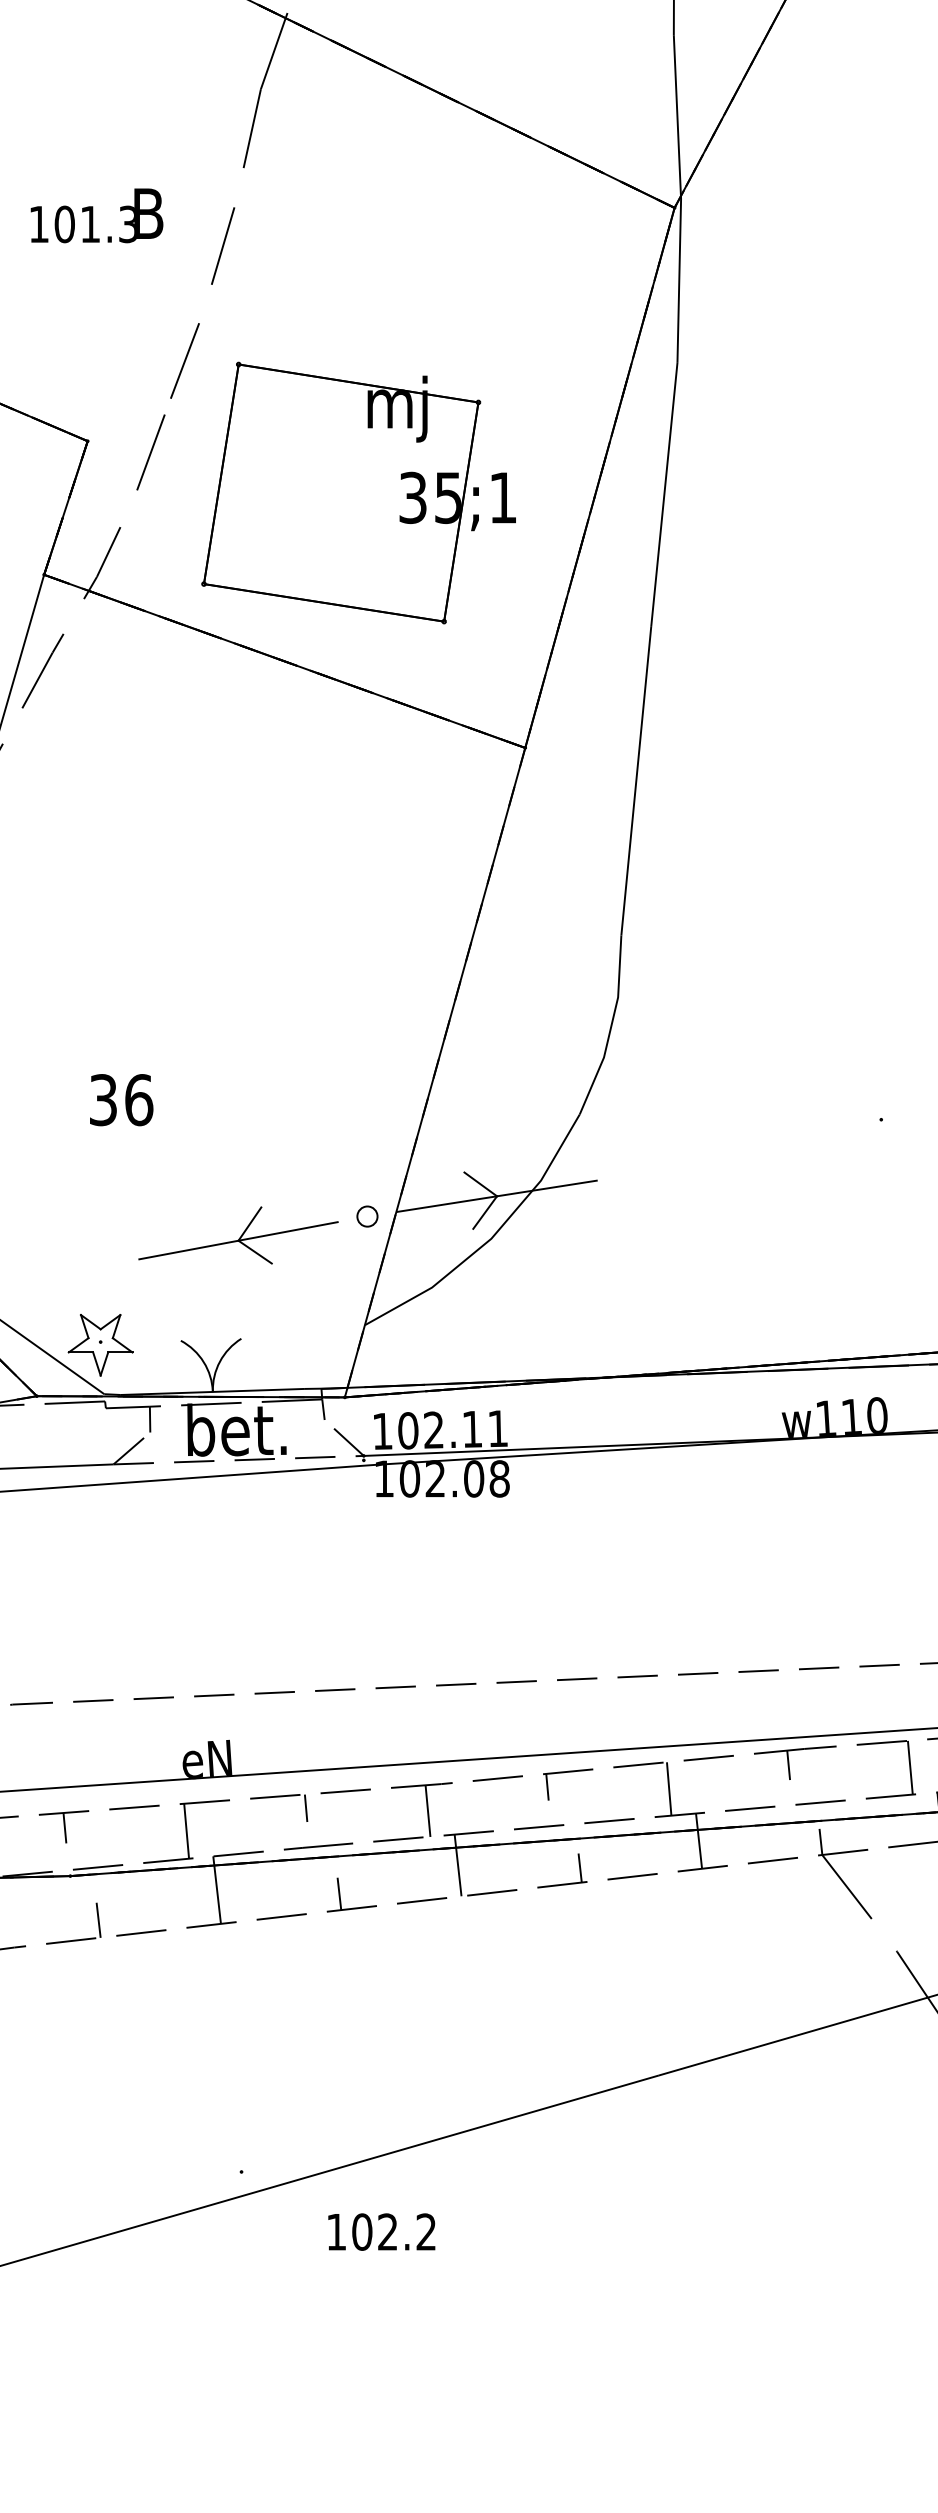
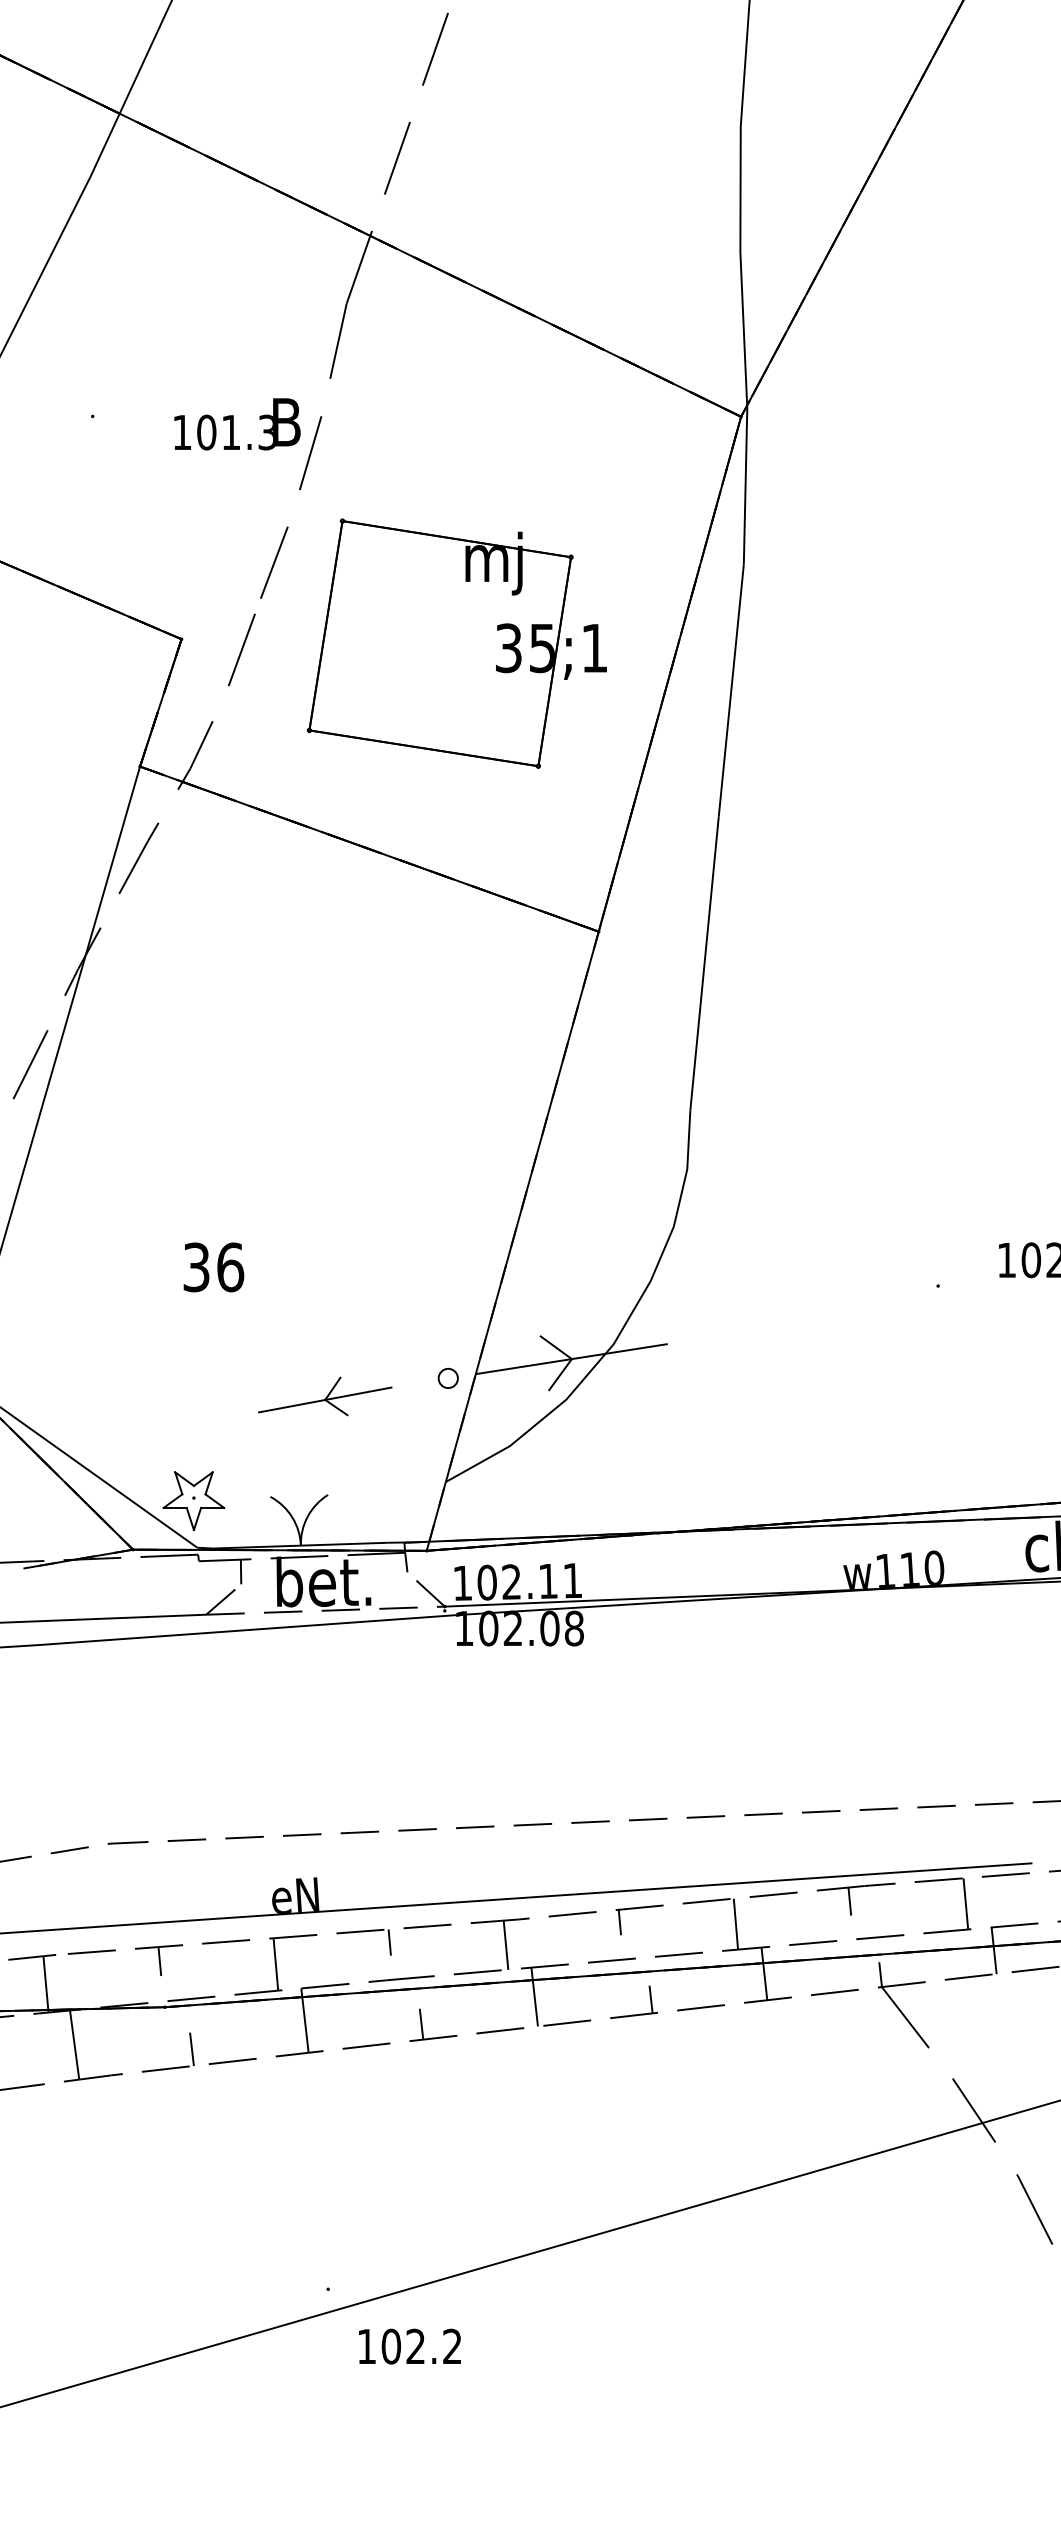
text: (97, 215) -> (237, 424), moved
part: (358, 492) -> (456, 643), moved
part: (237, 1235) -> (324, 1396), size x0.7
text: (381, 2231) -> (409, 2346), moved

